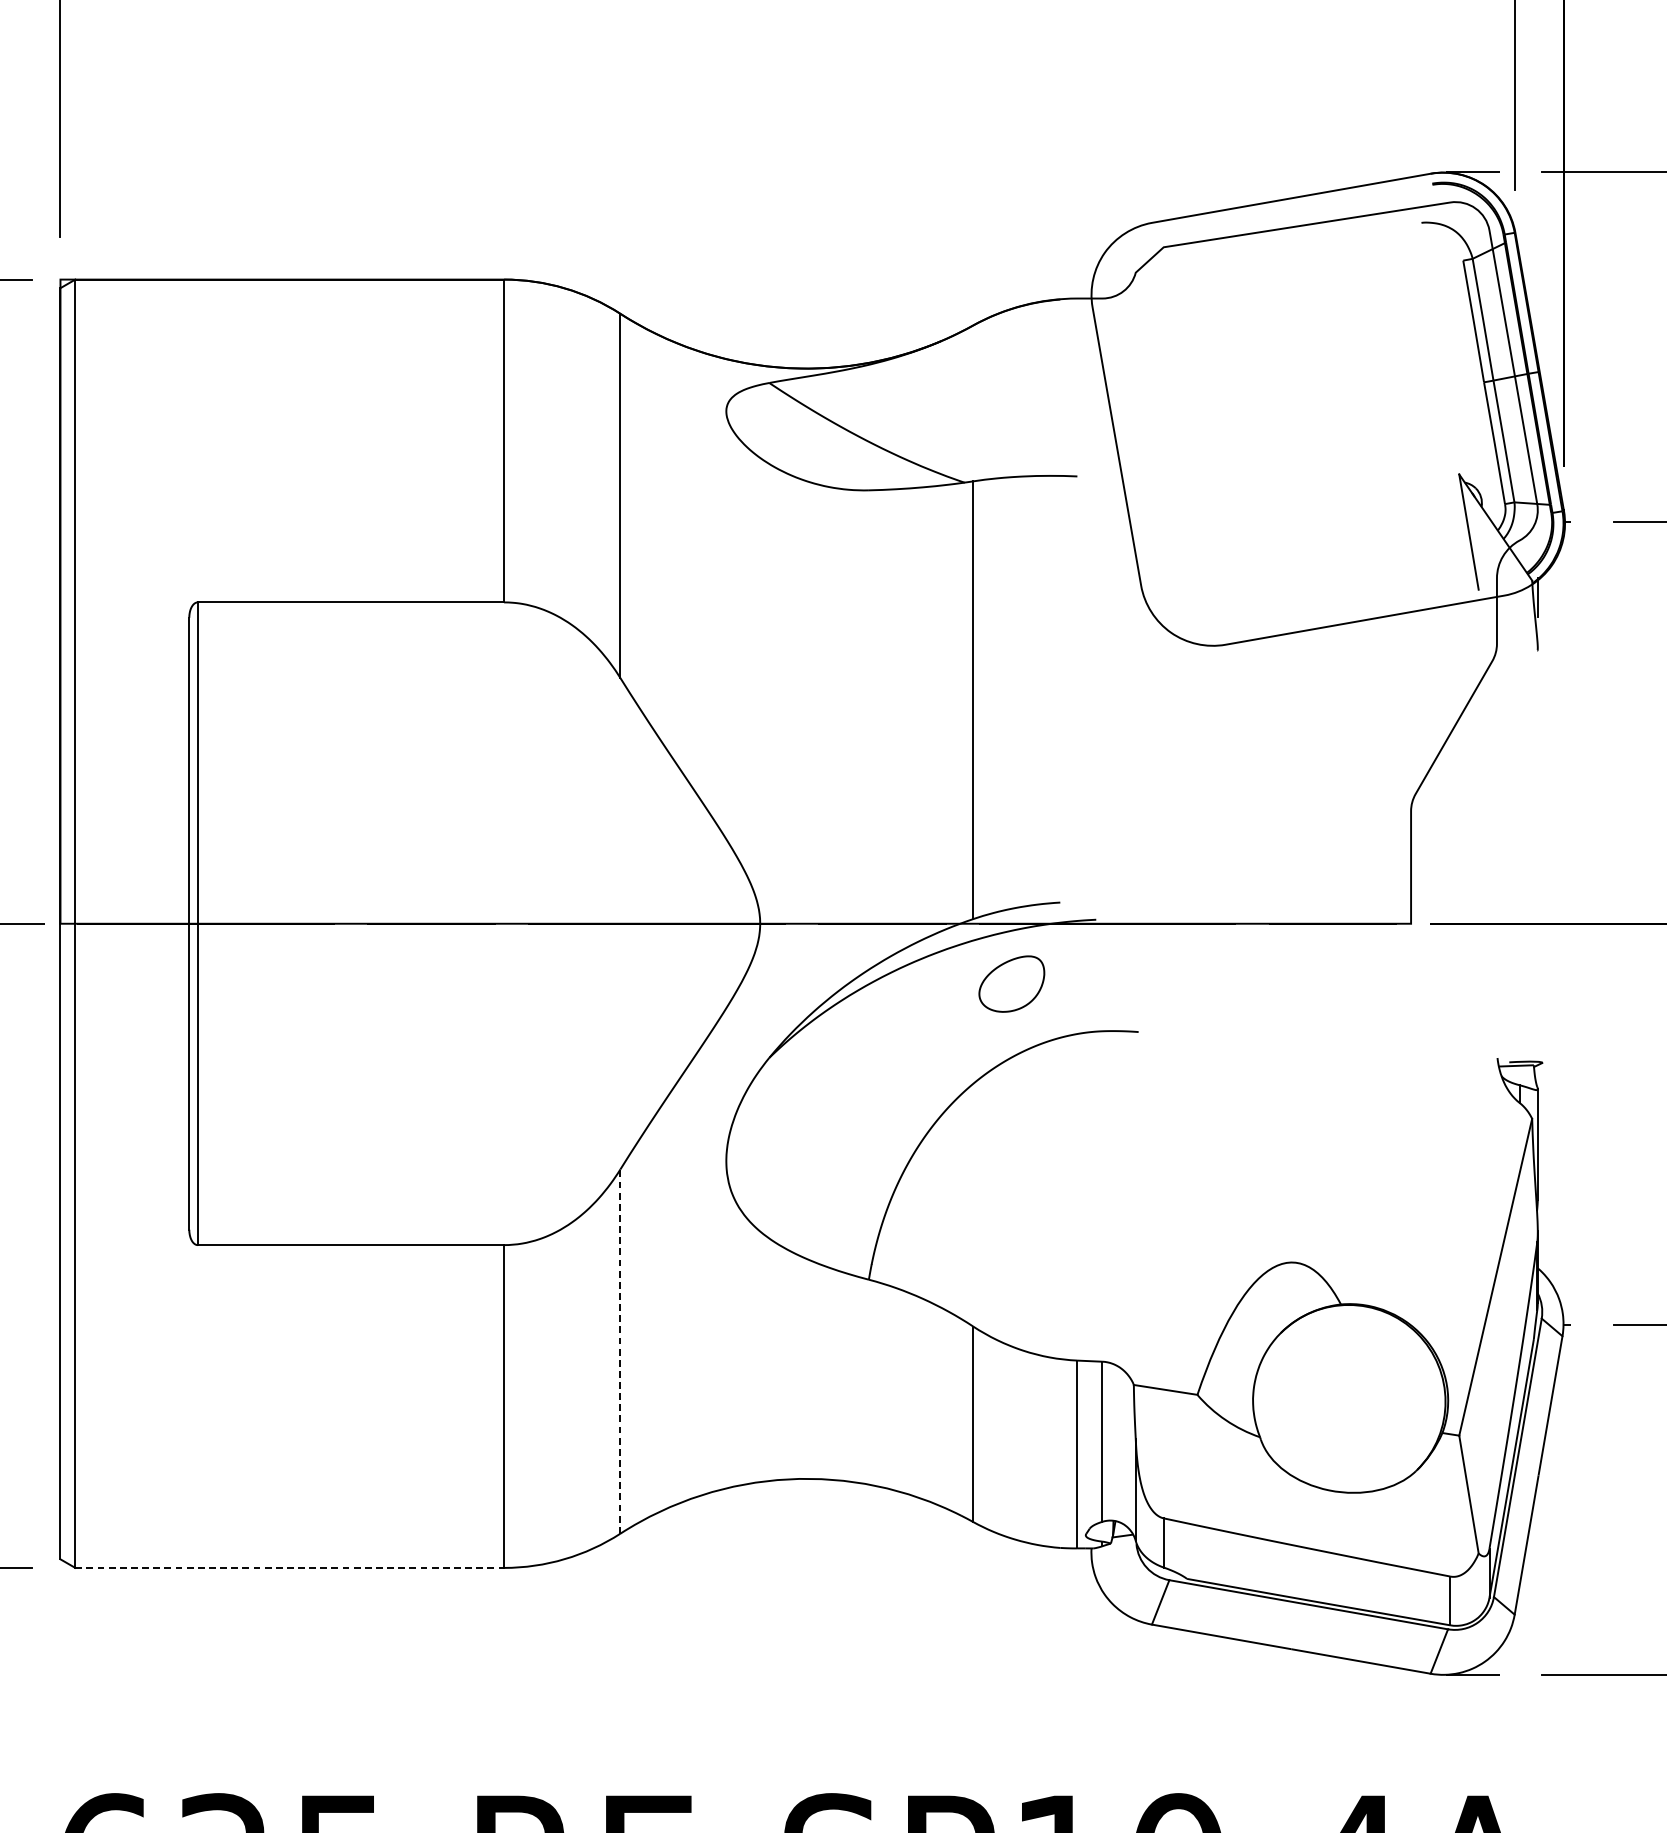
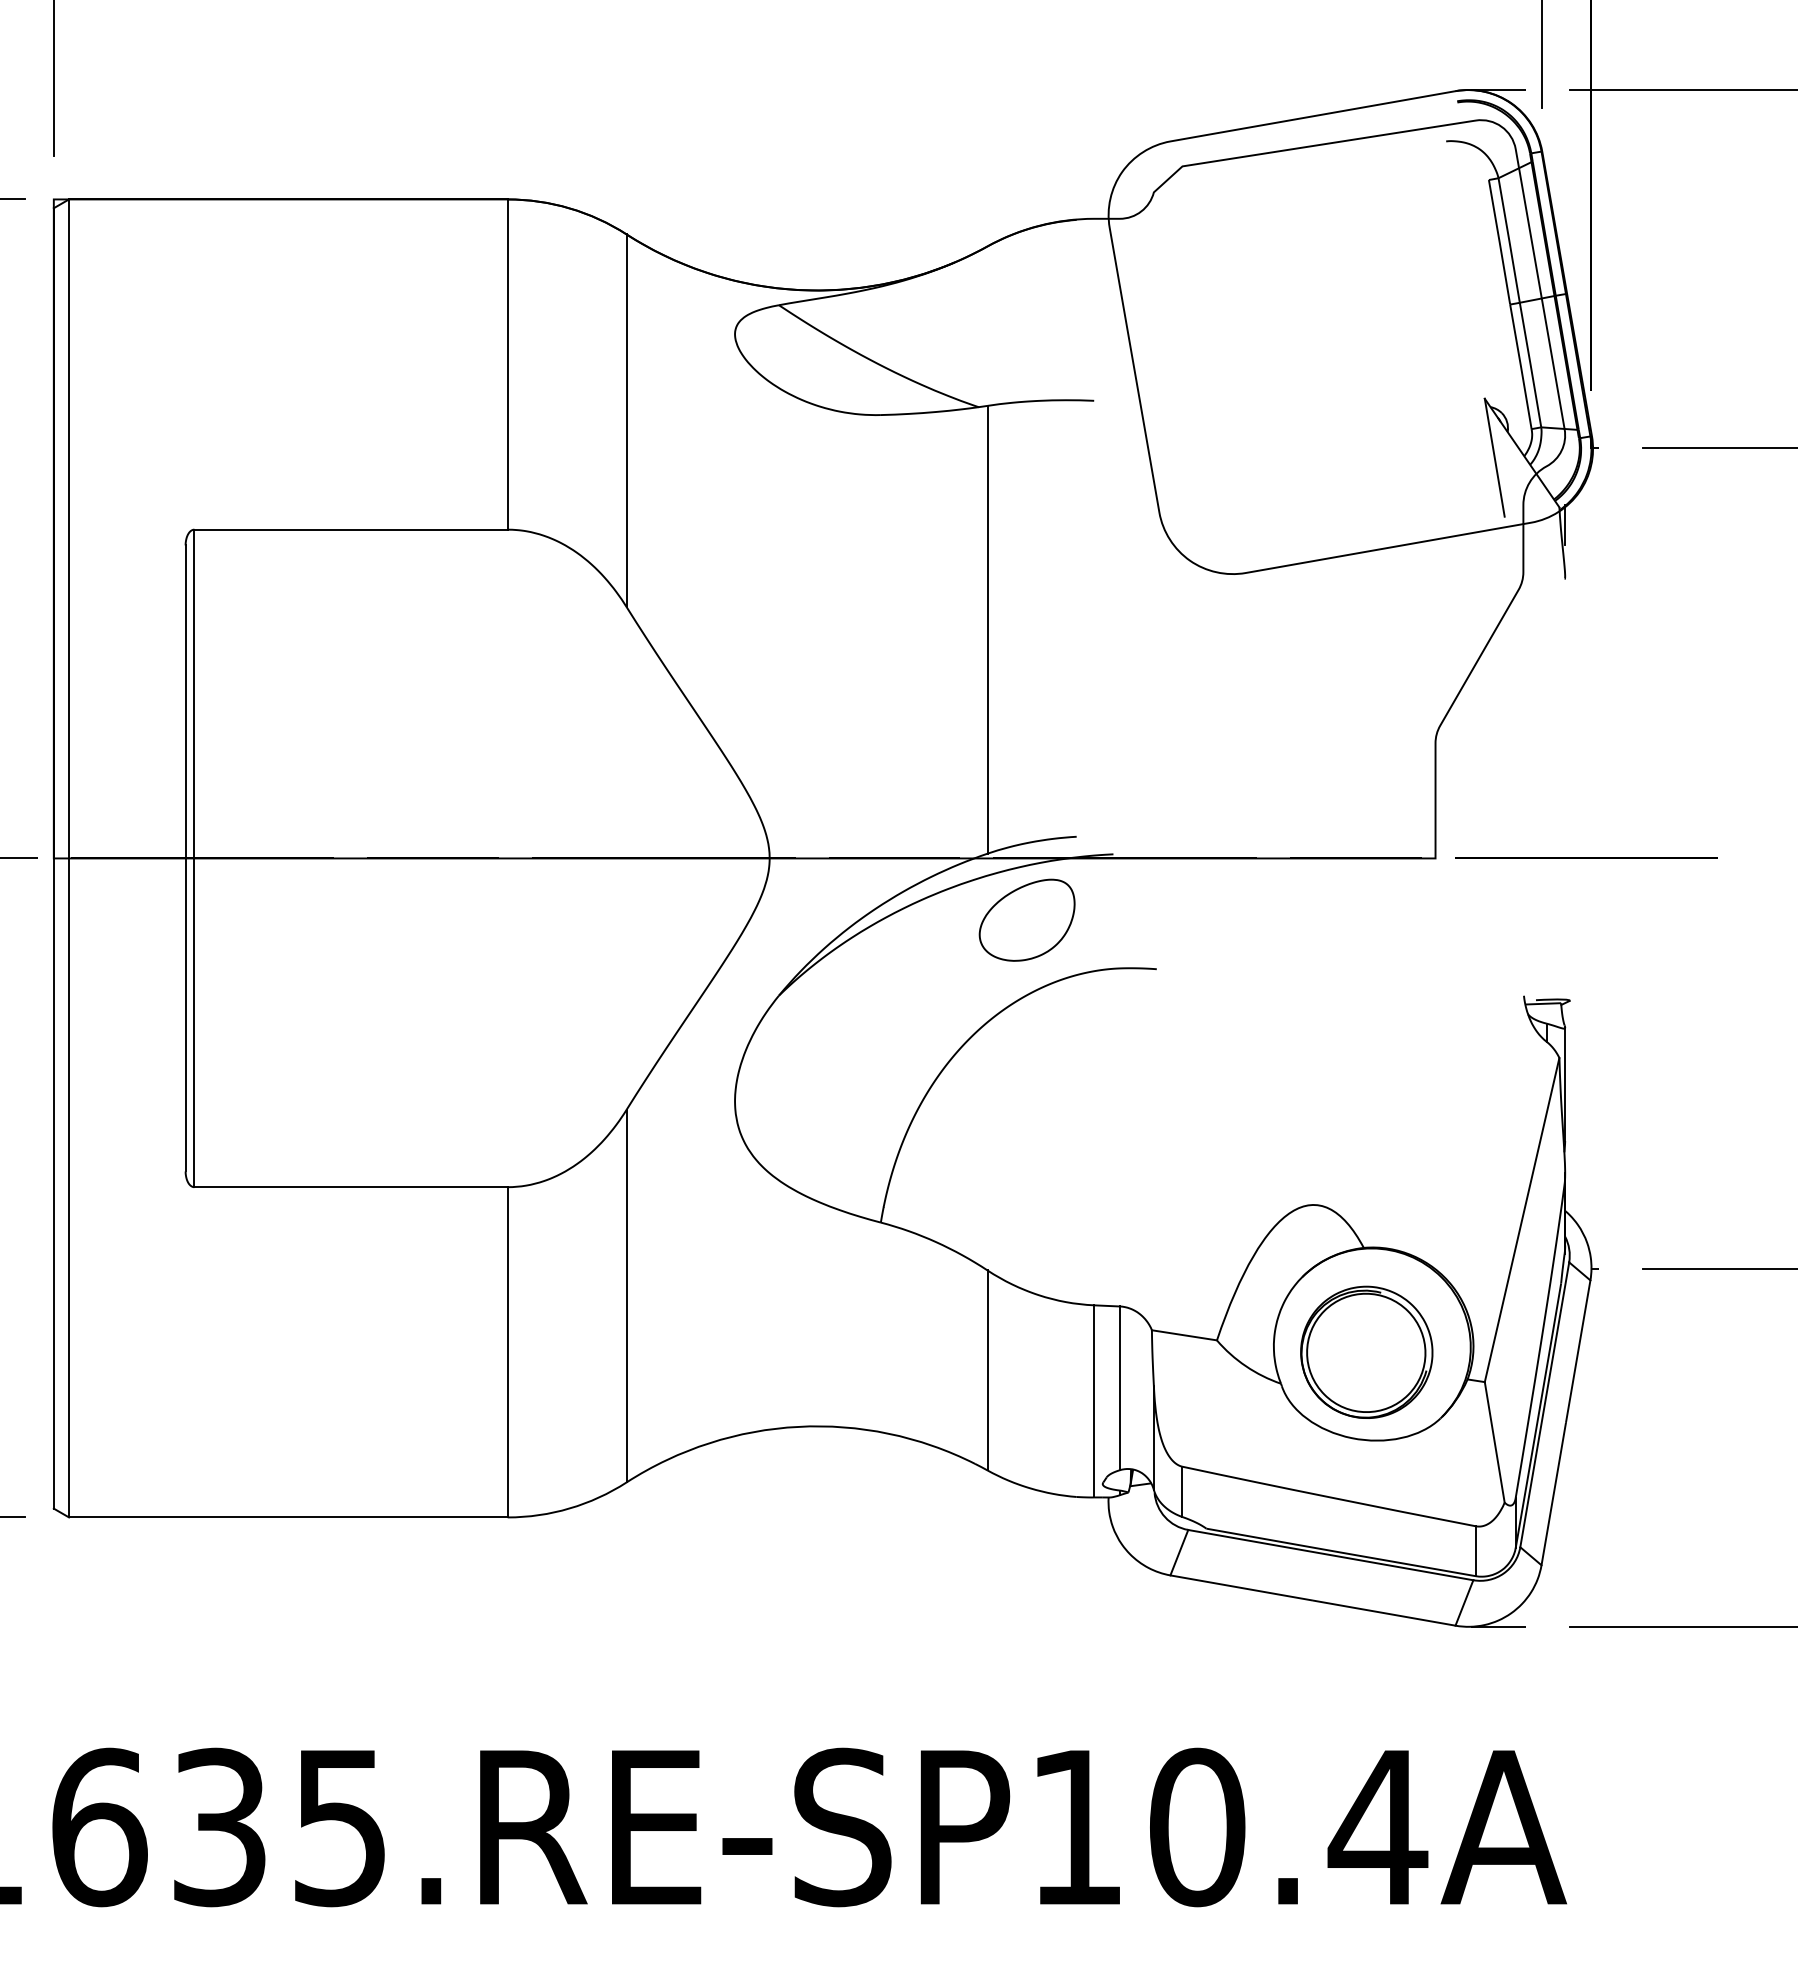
part: (1011, 983) -> (1026, 919), size x1.43
line: (620, 1350) -> (626, 1295), dashed -> solid
part: (1343, 1405) -> (1366, 1351), added
line: (289, 1567) -> (288, 1517), dashed -> solid

